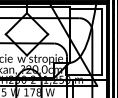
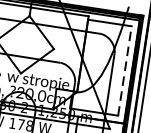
line: (101, 42) -> (124, 71), solid -> dashed

